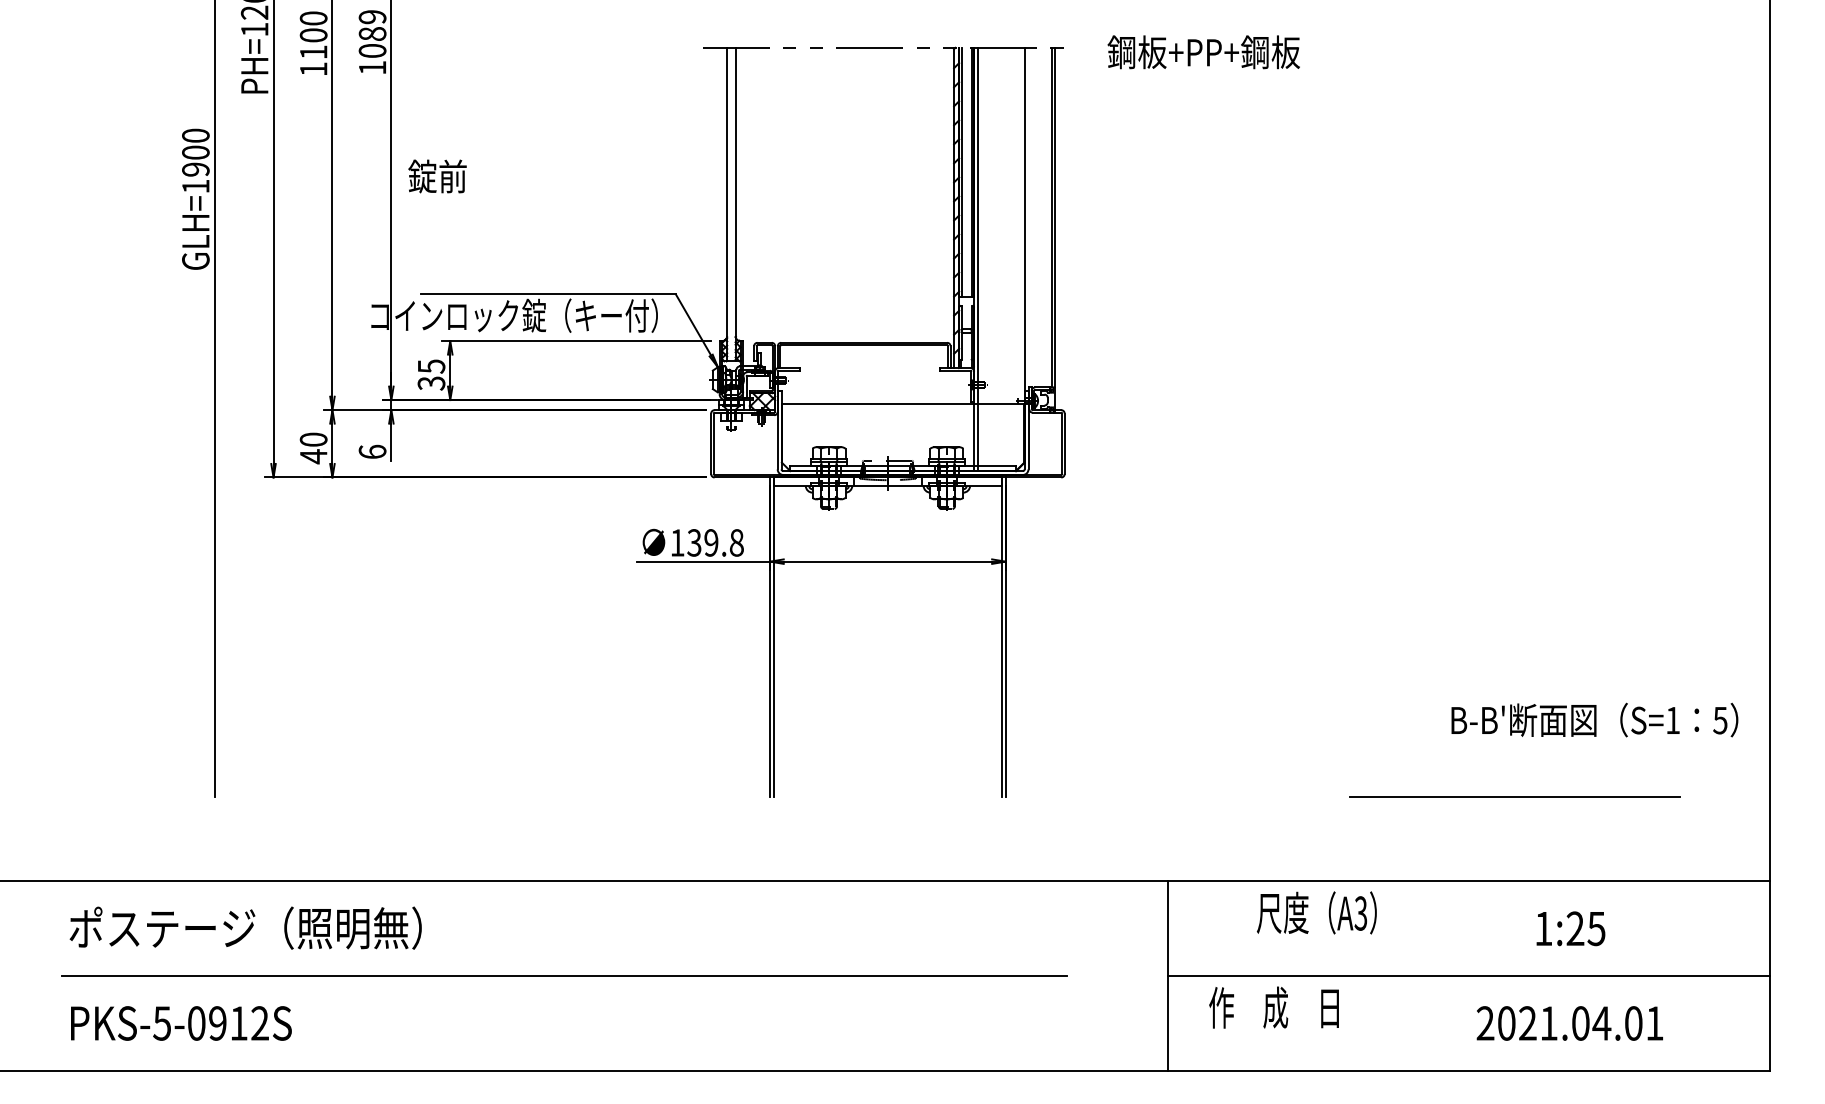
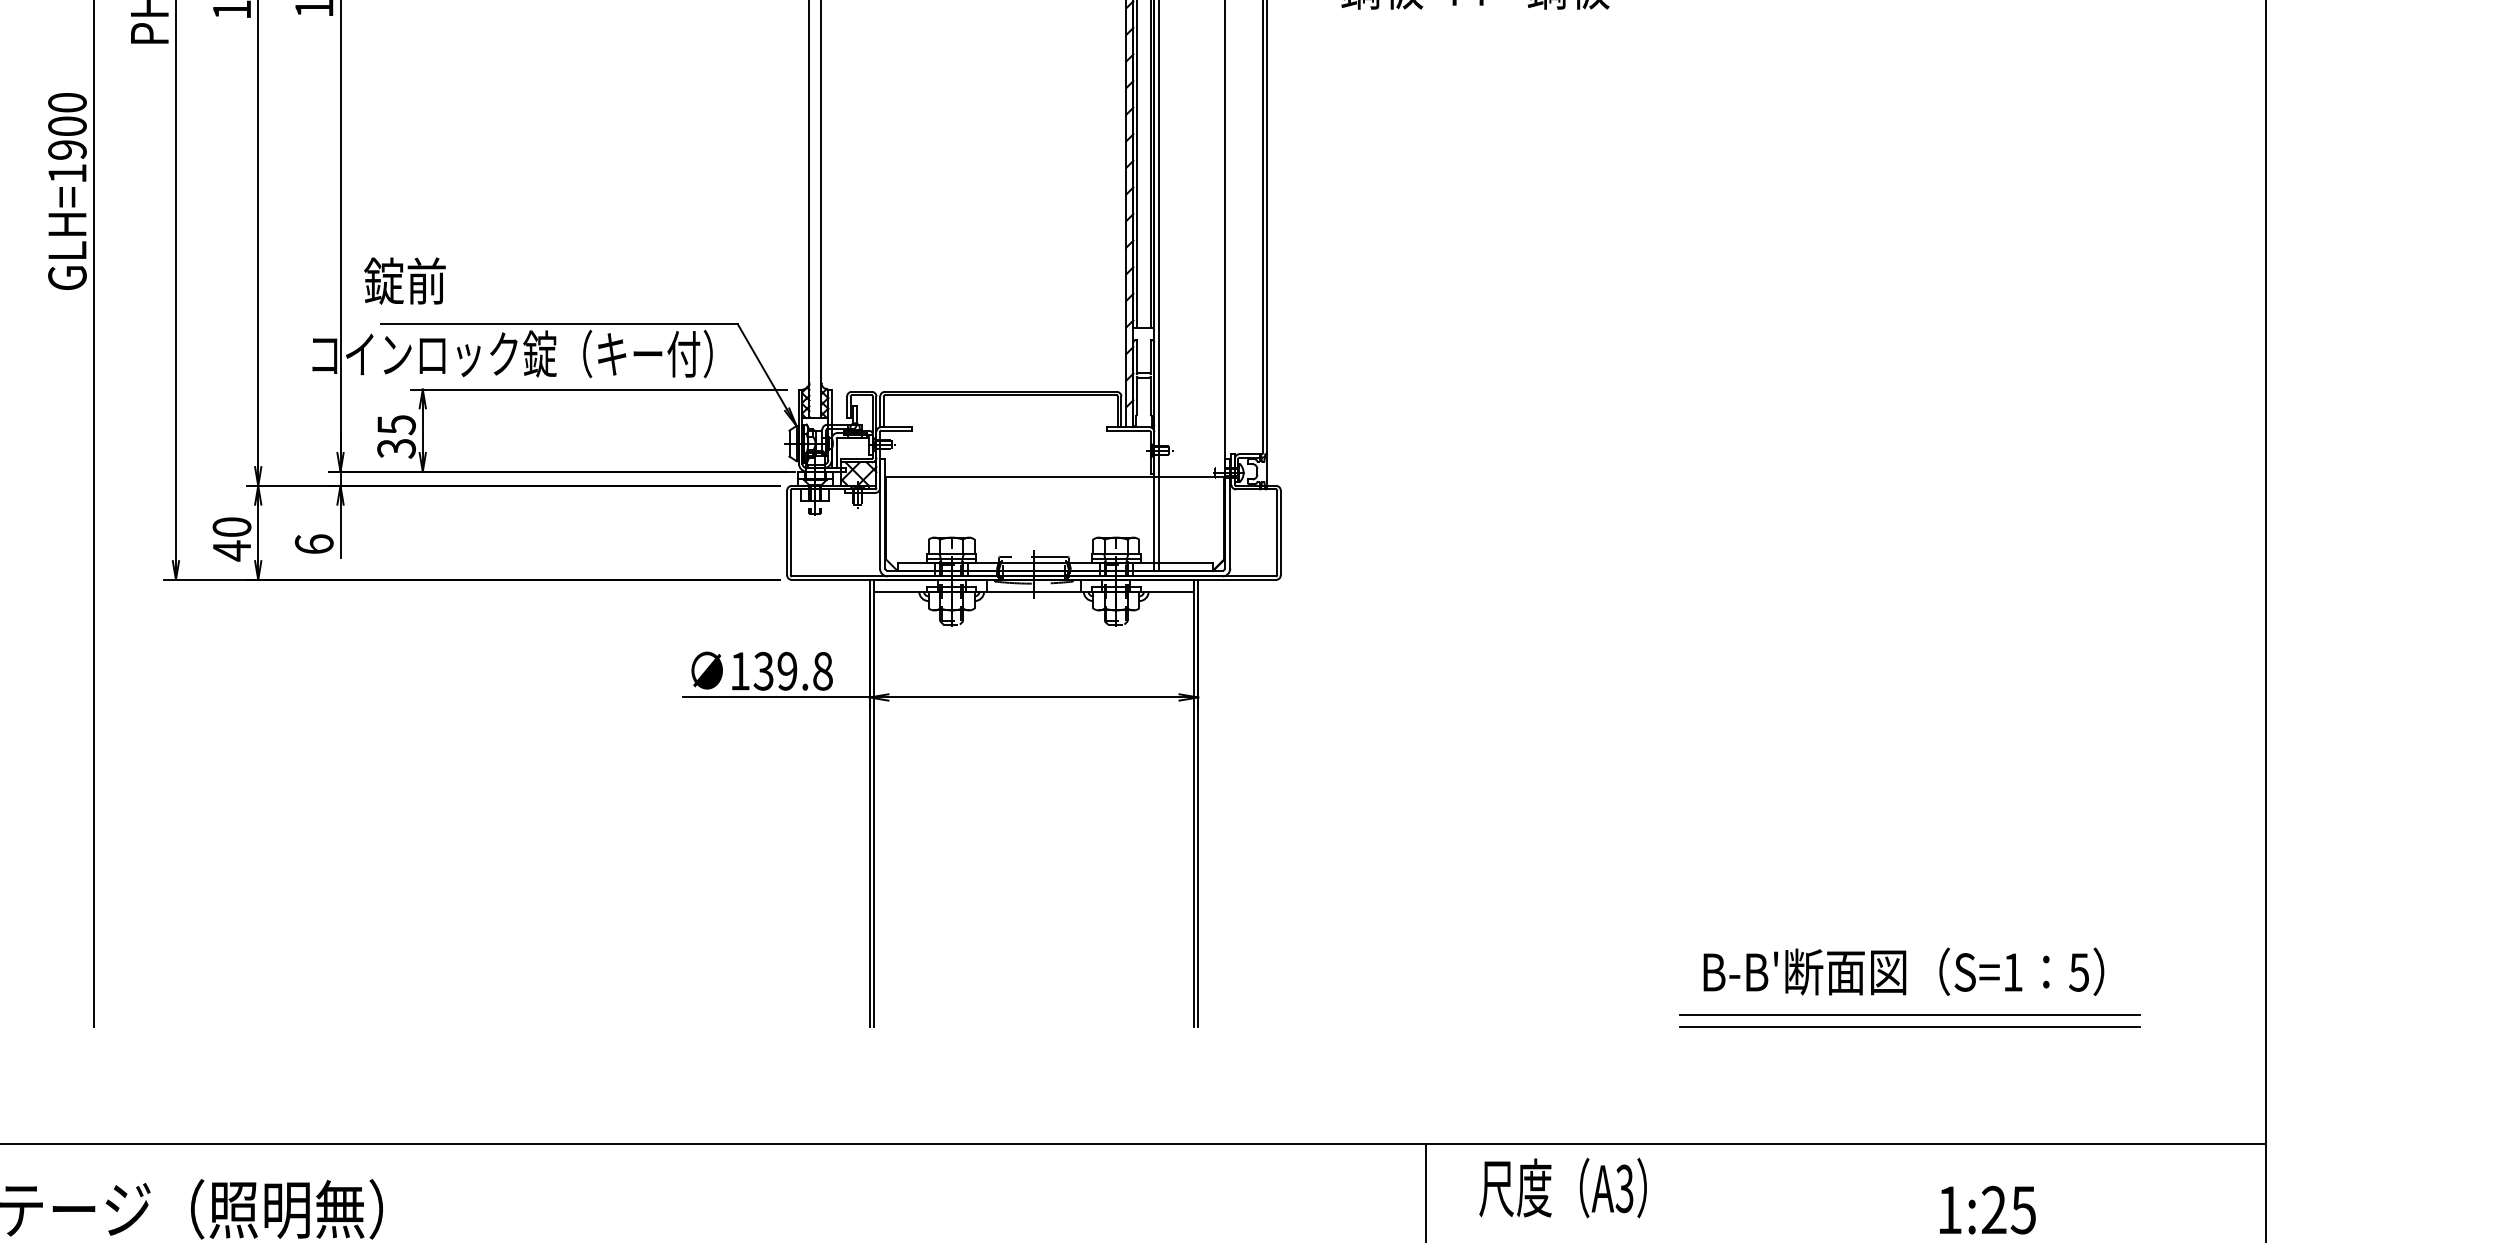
text: (437, 176) -> (404, 281), moved
text: (1594, 719) -> (1903, 970), moved
line: (1515, 788) -> (1910, 1014), added
text: (1316, 912) -> (1562, 1187), moved

